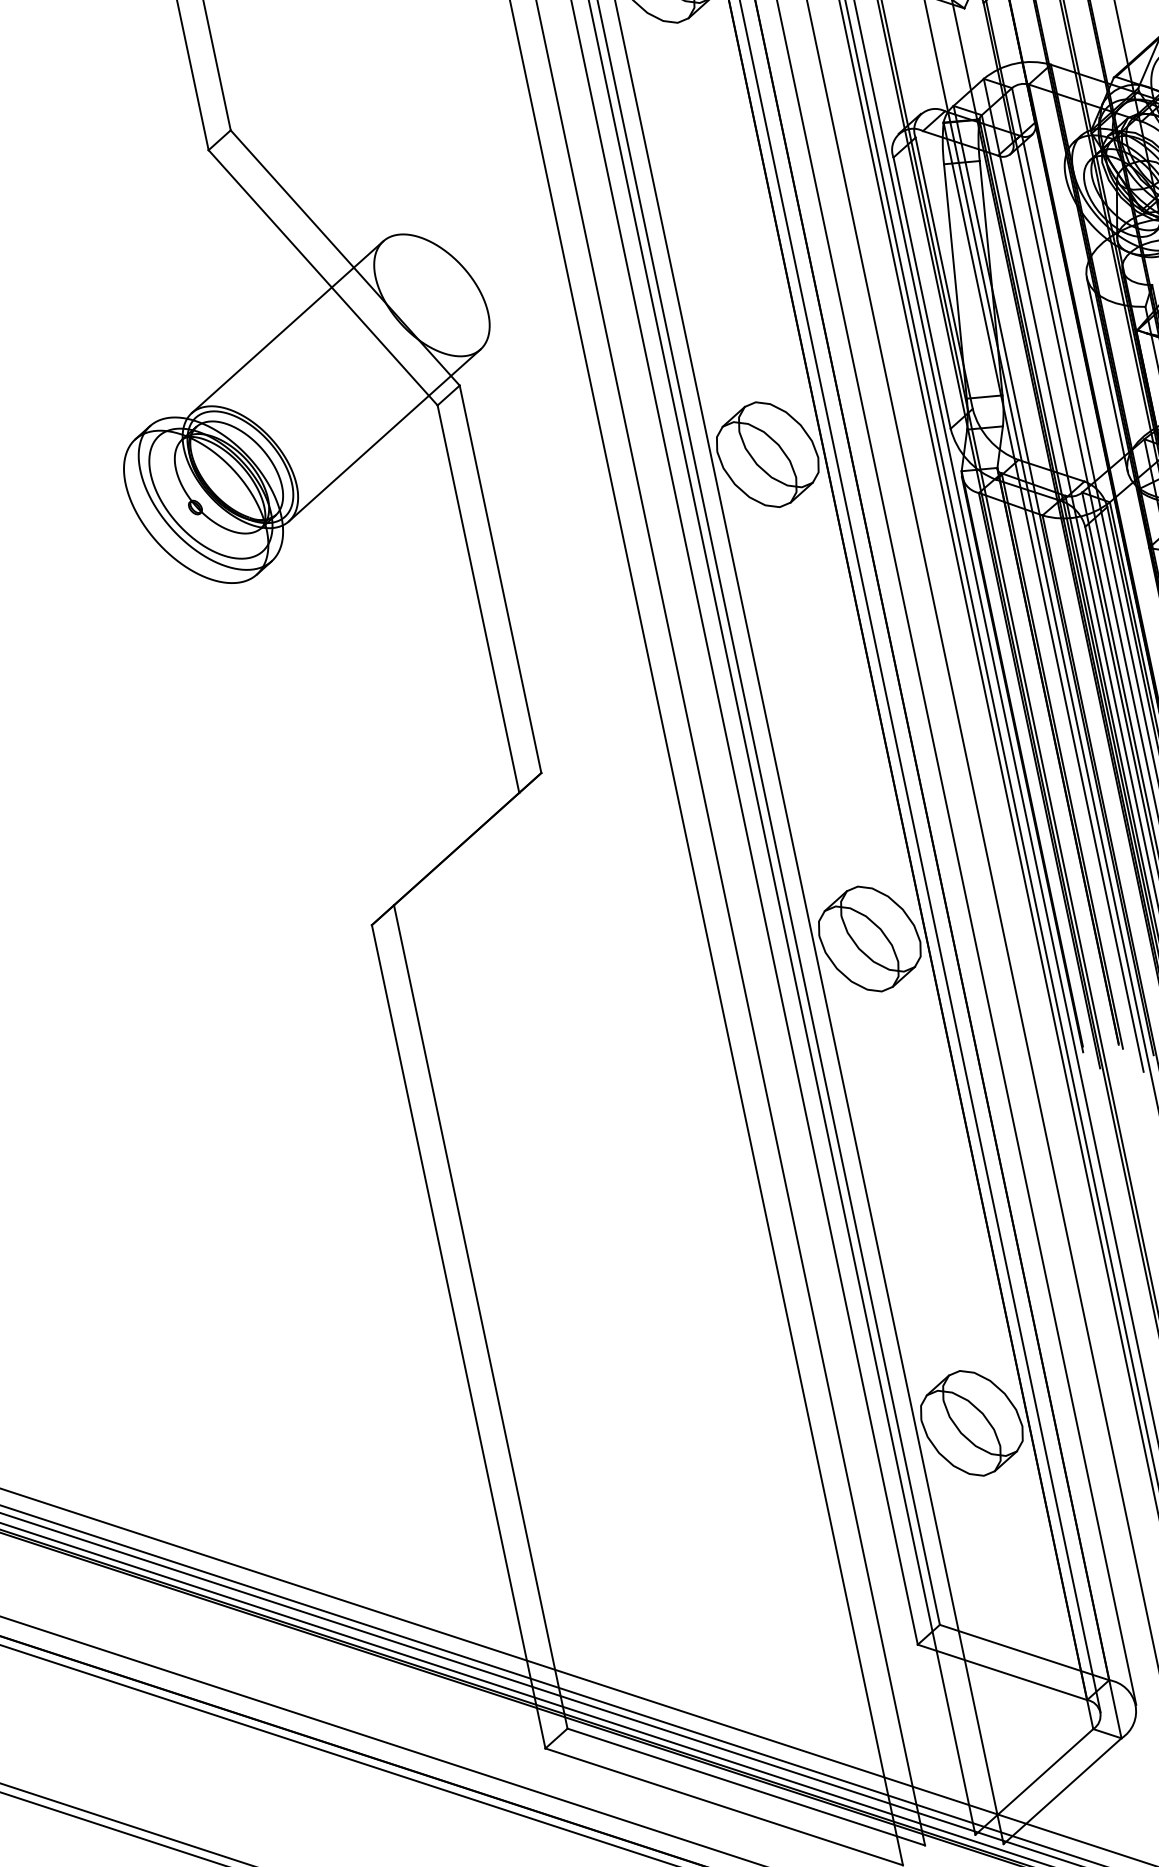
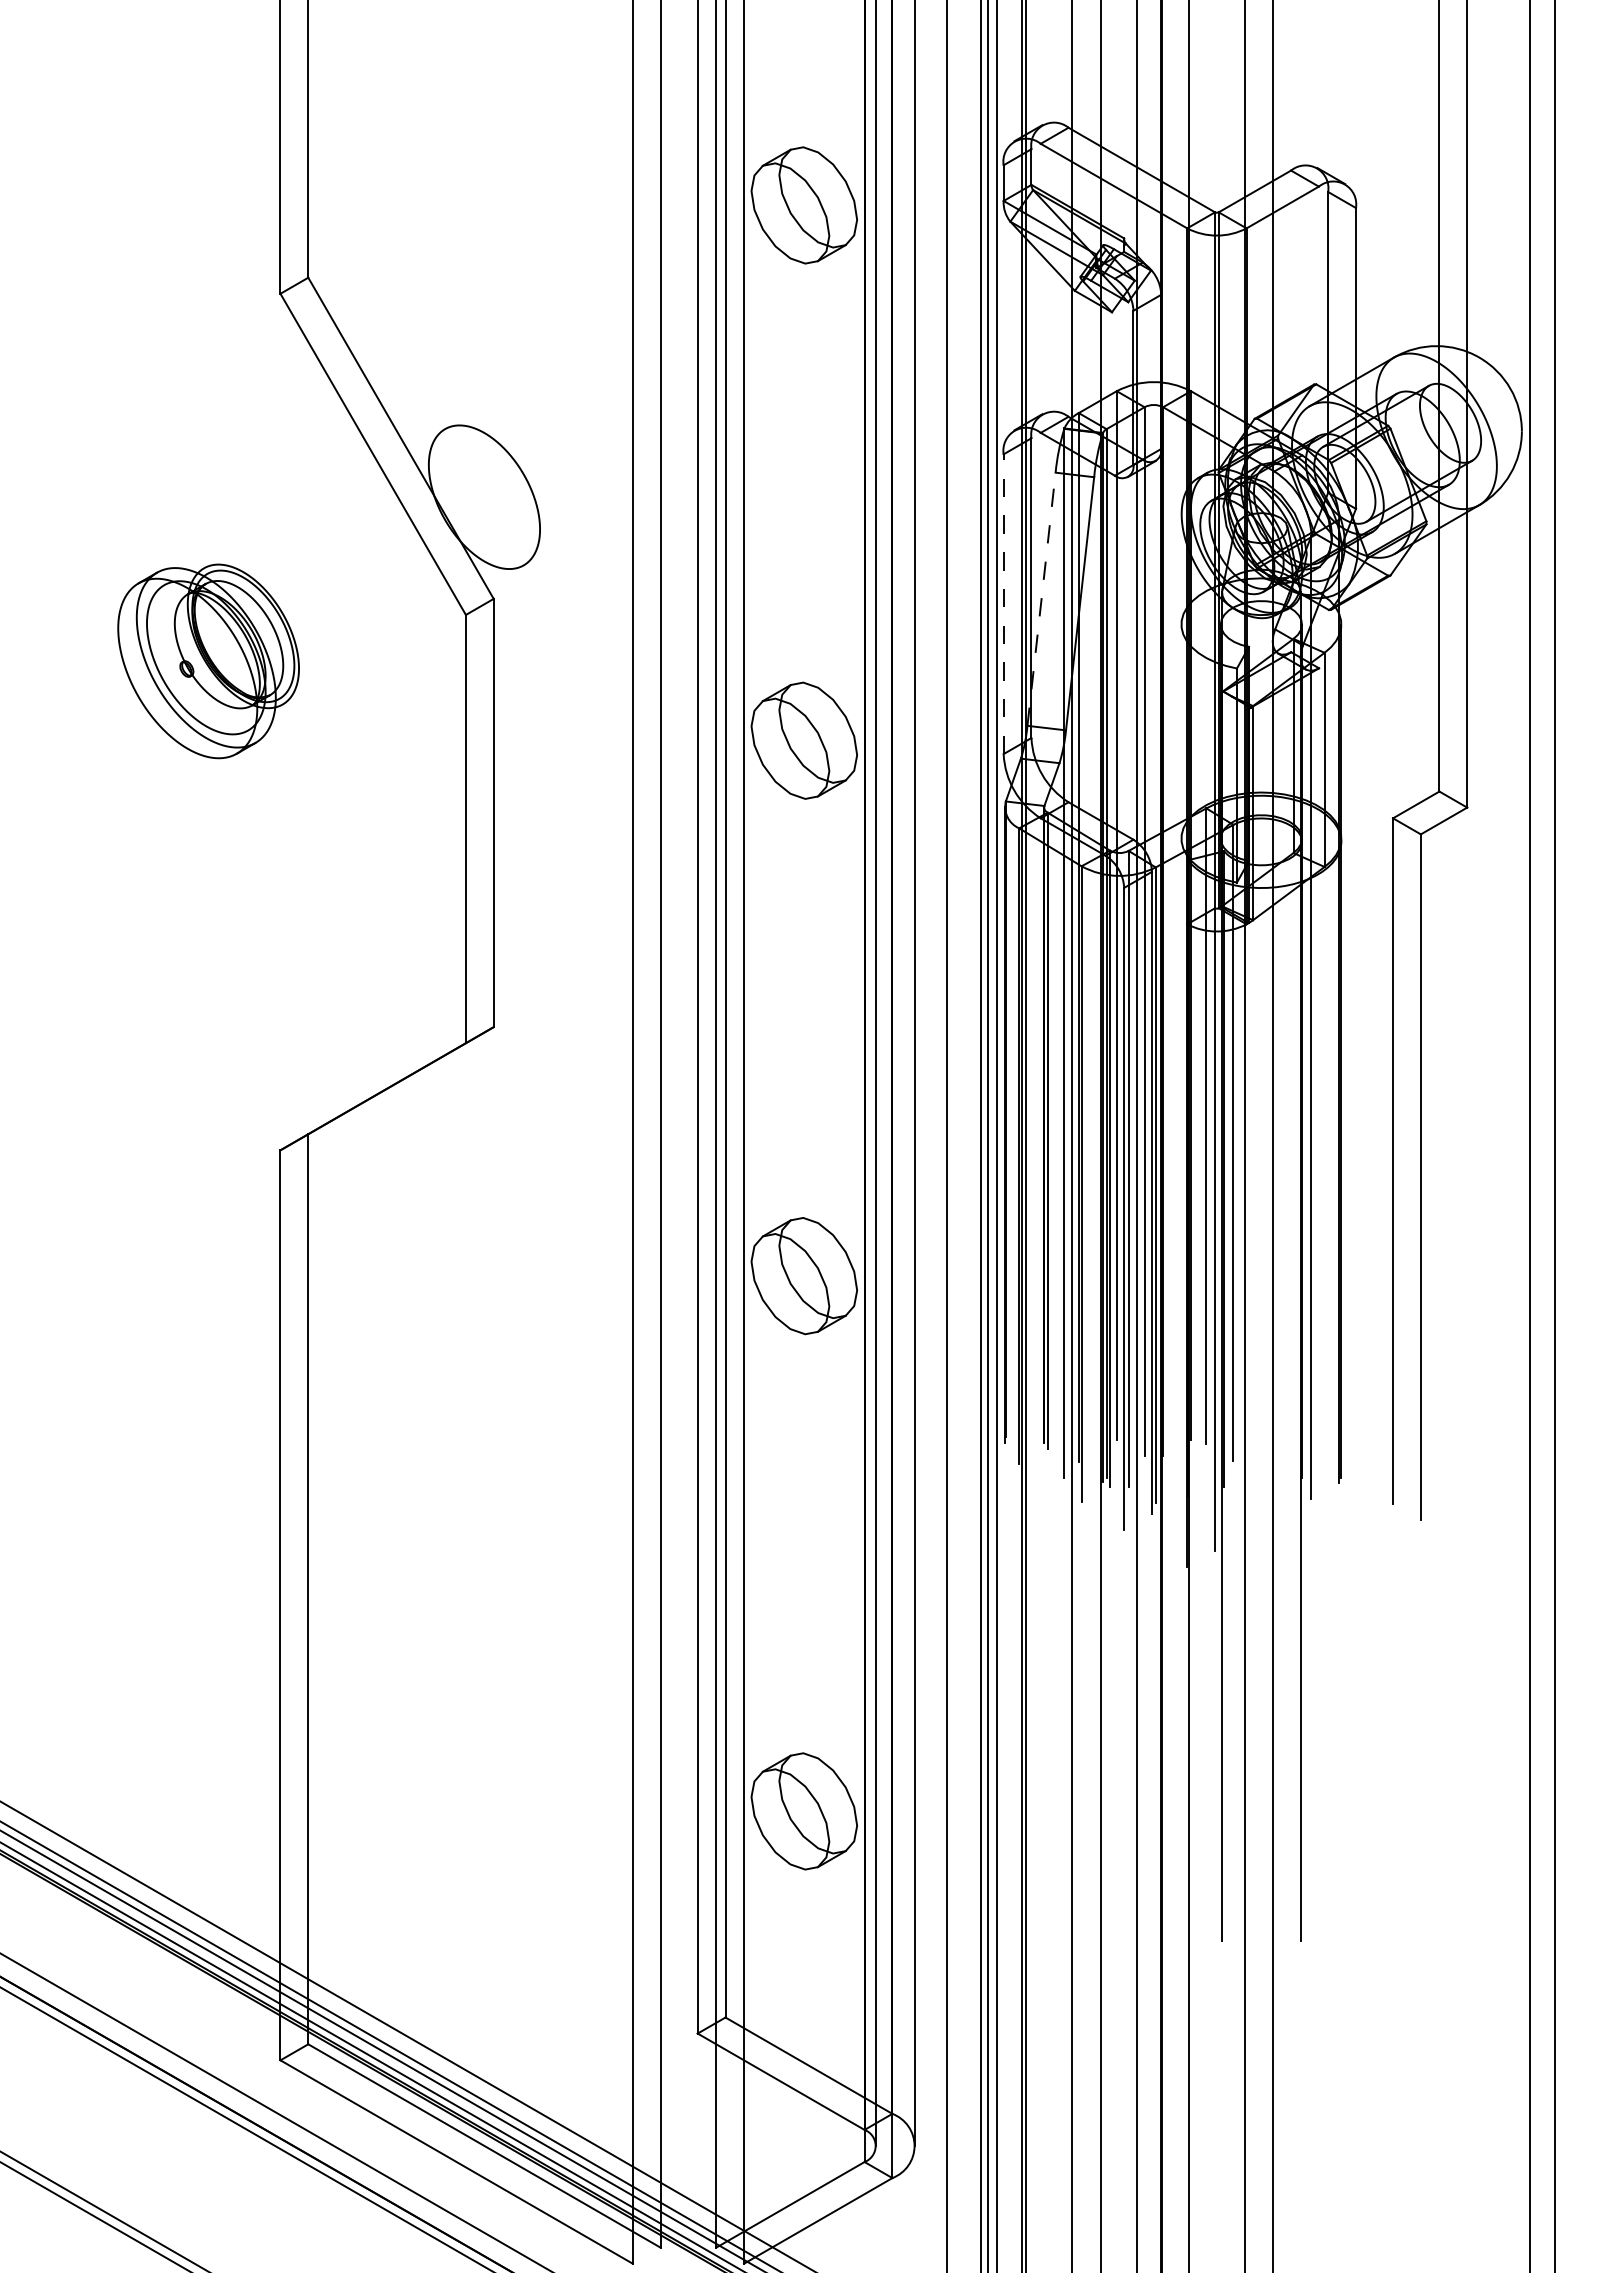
line: (955, 280) -> (1041, 598), solid -> dashed
line: (922, 293) -> (1003, 604), solid -> dashed
line: (287, 327) -> (324, 498), removed
line: (1107, 374) -> (1181, 731), removed
line: (383, 435) -> (402, 634), removed

